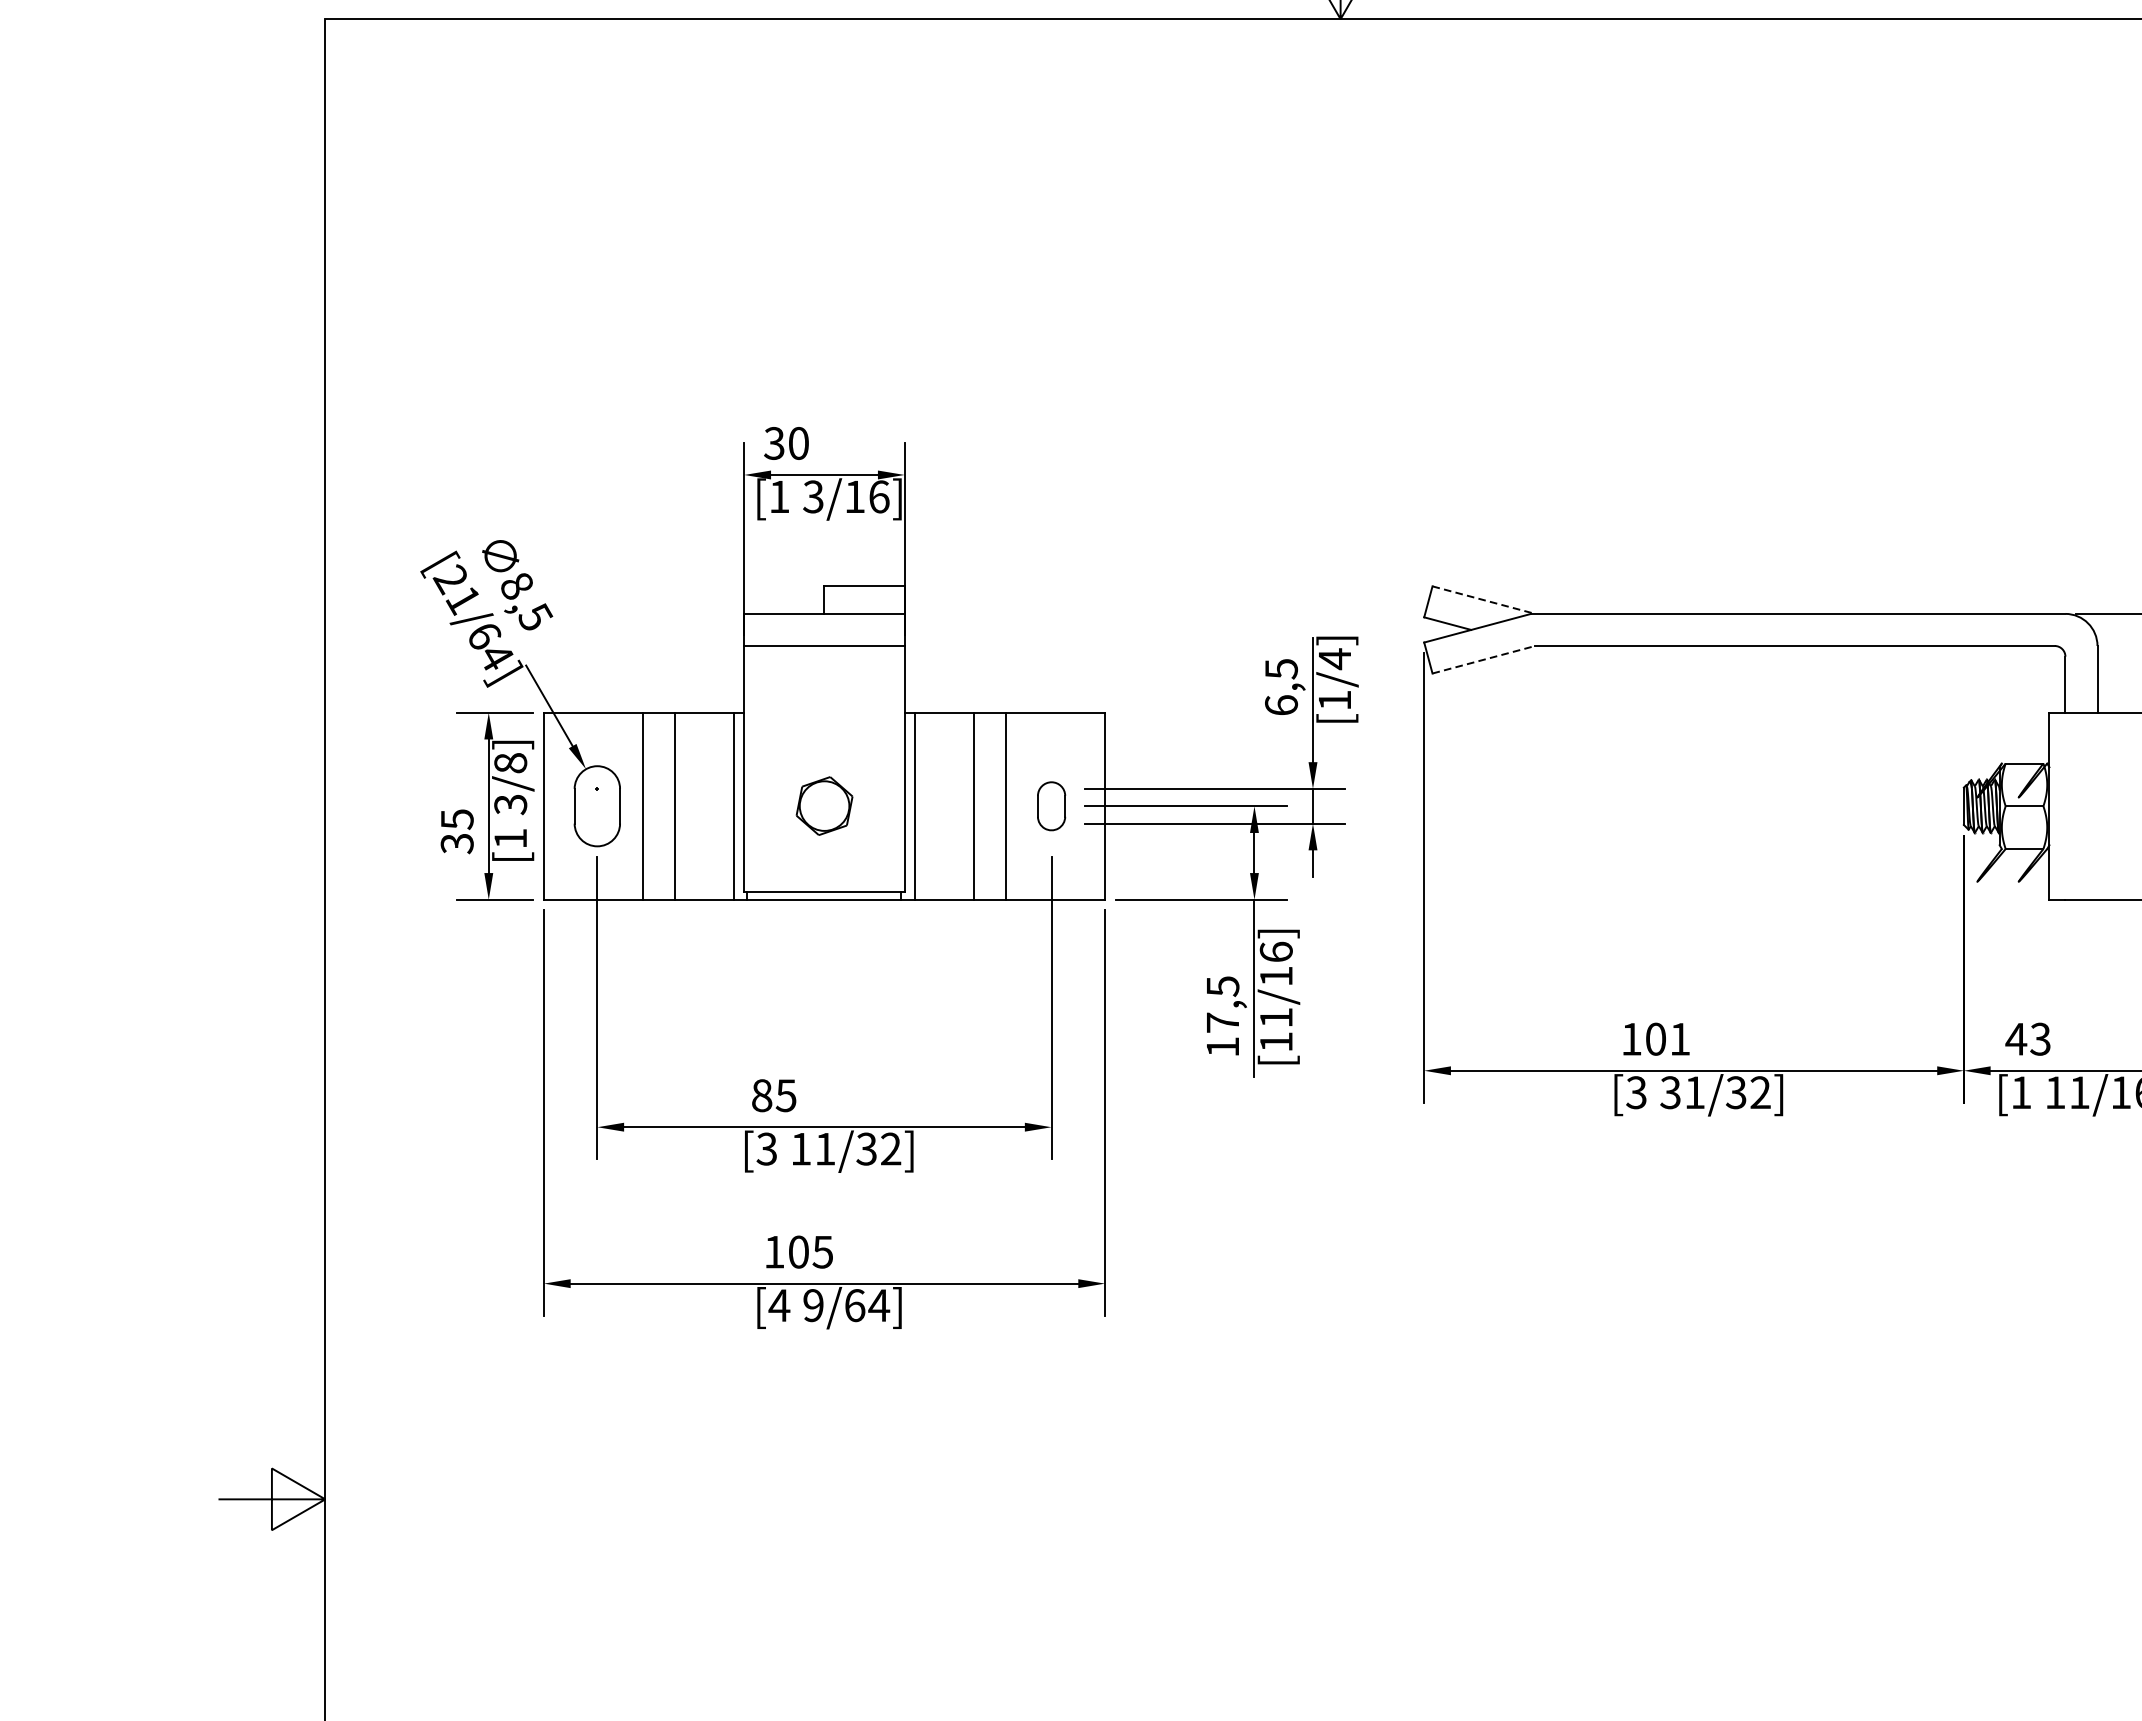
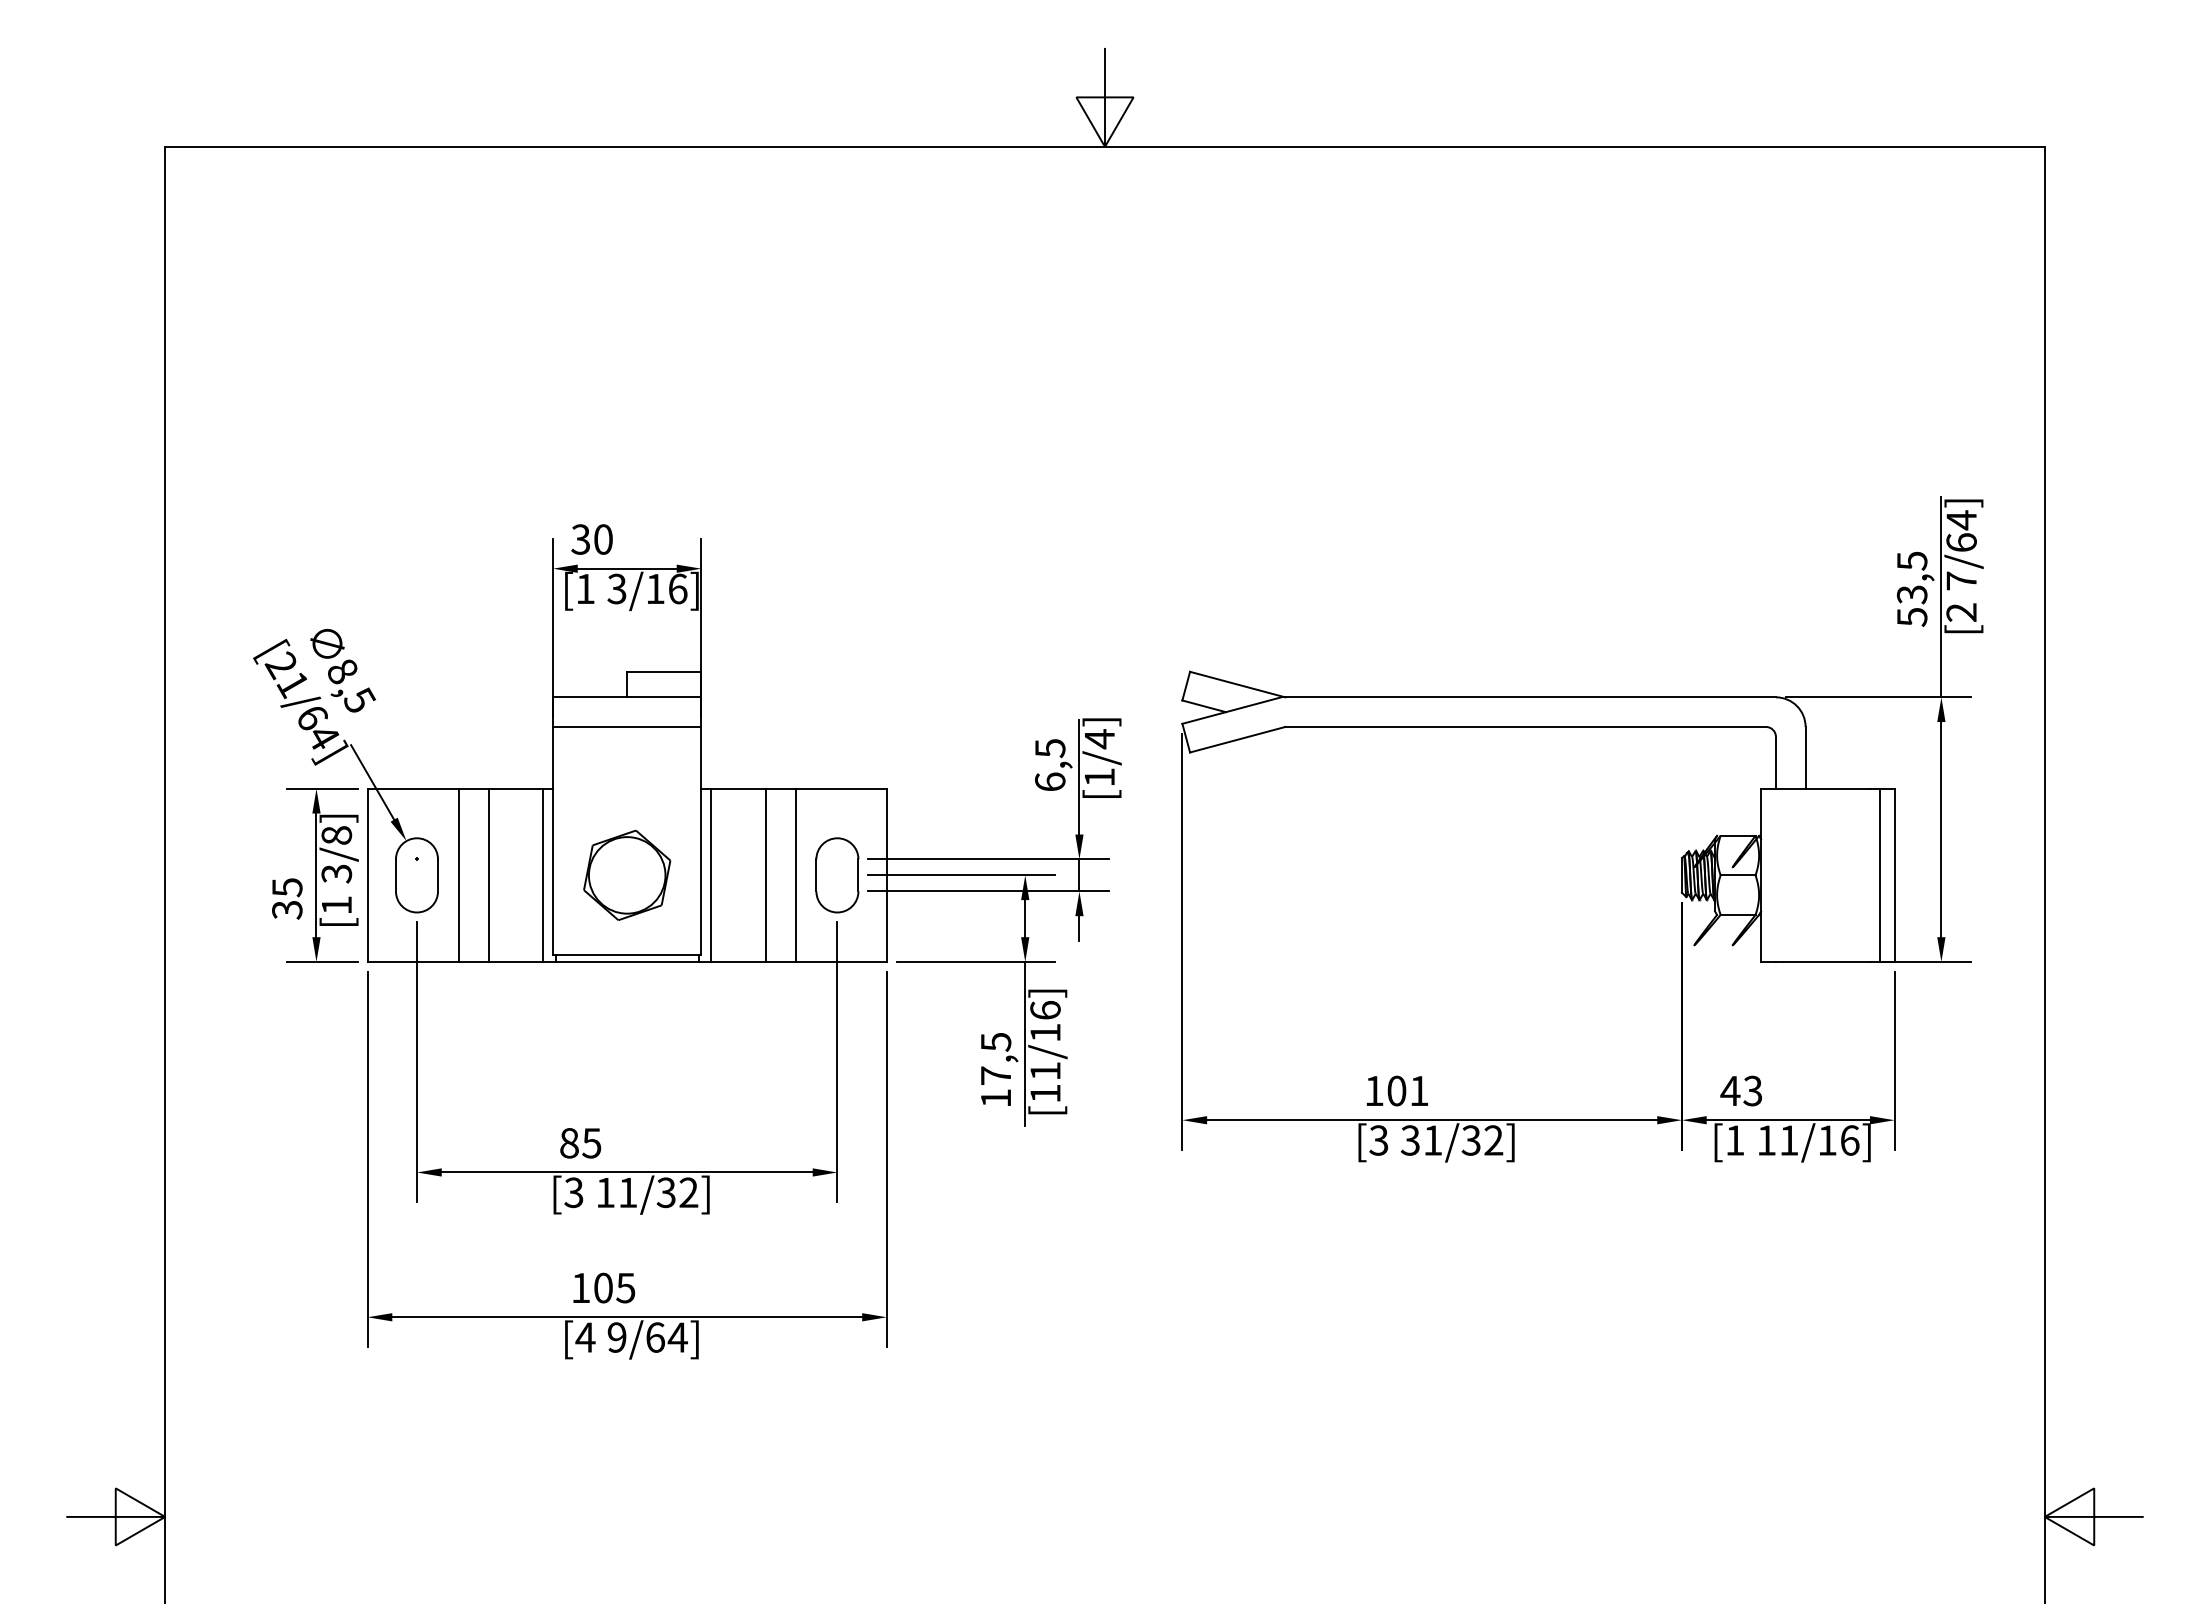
line: (1484, 600) -> (1238, 684), dashed -> solid
line: (1484, 659) -> (1238, 739), dashed -> solid
part: (824, 805) -> (627, 874), size x1.67
part: (1051, 806) -> (837, 875), size x1.67

